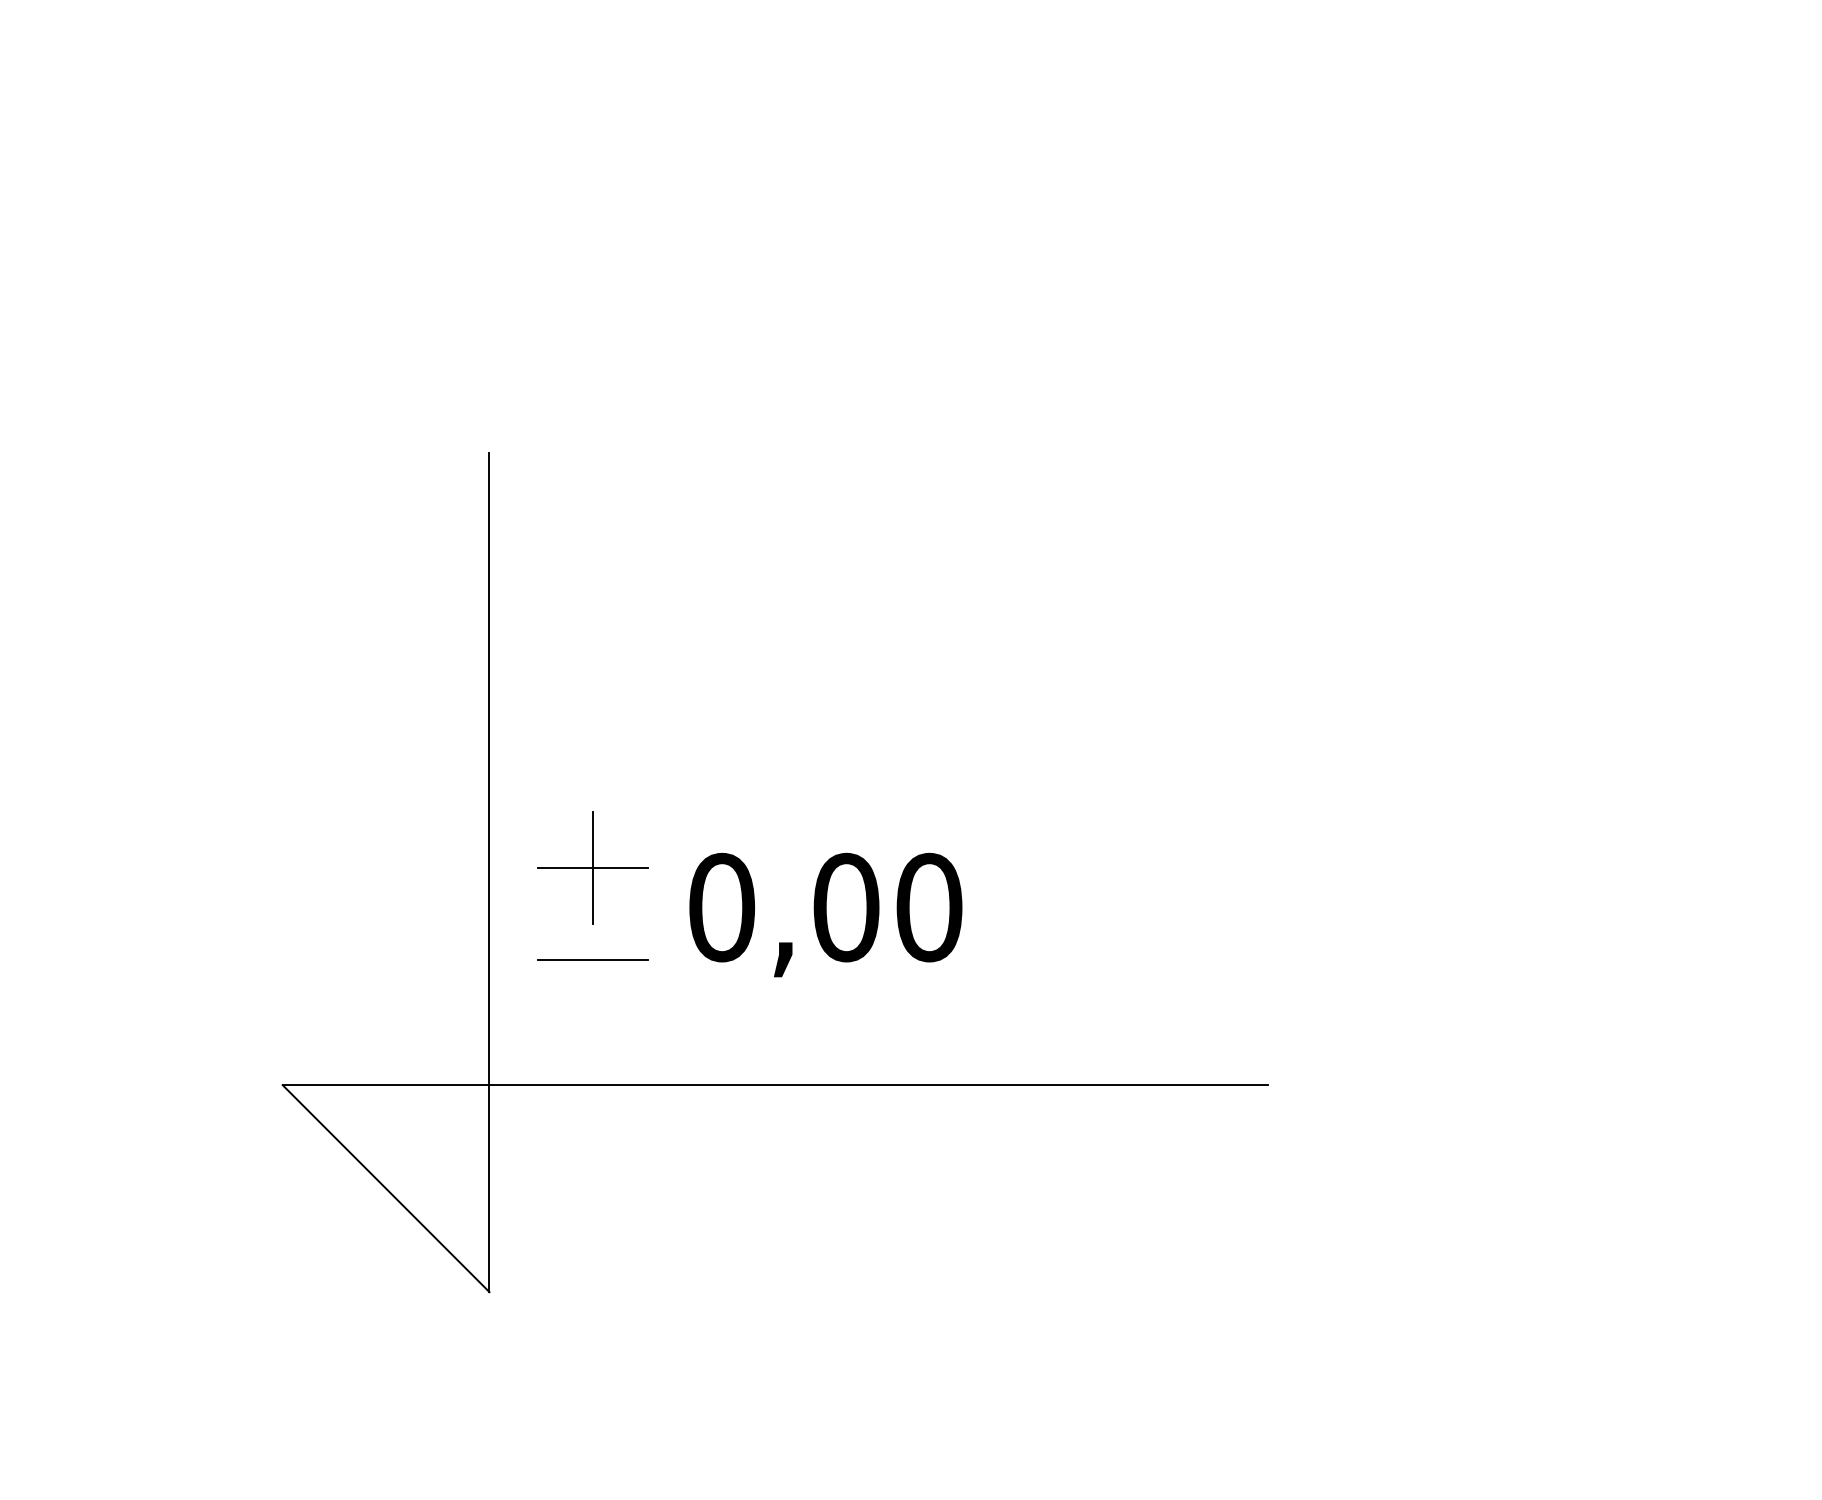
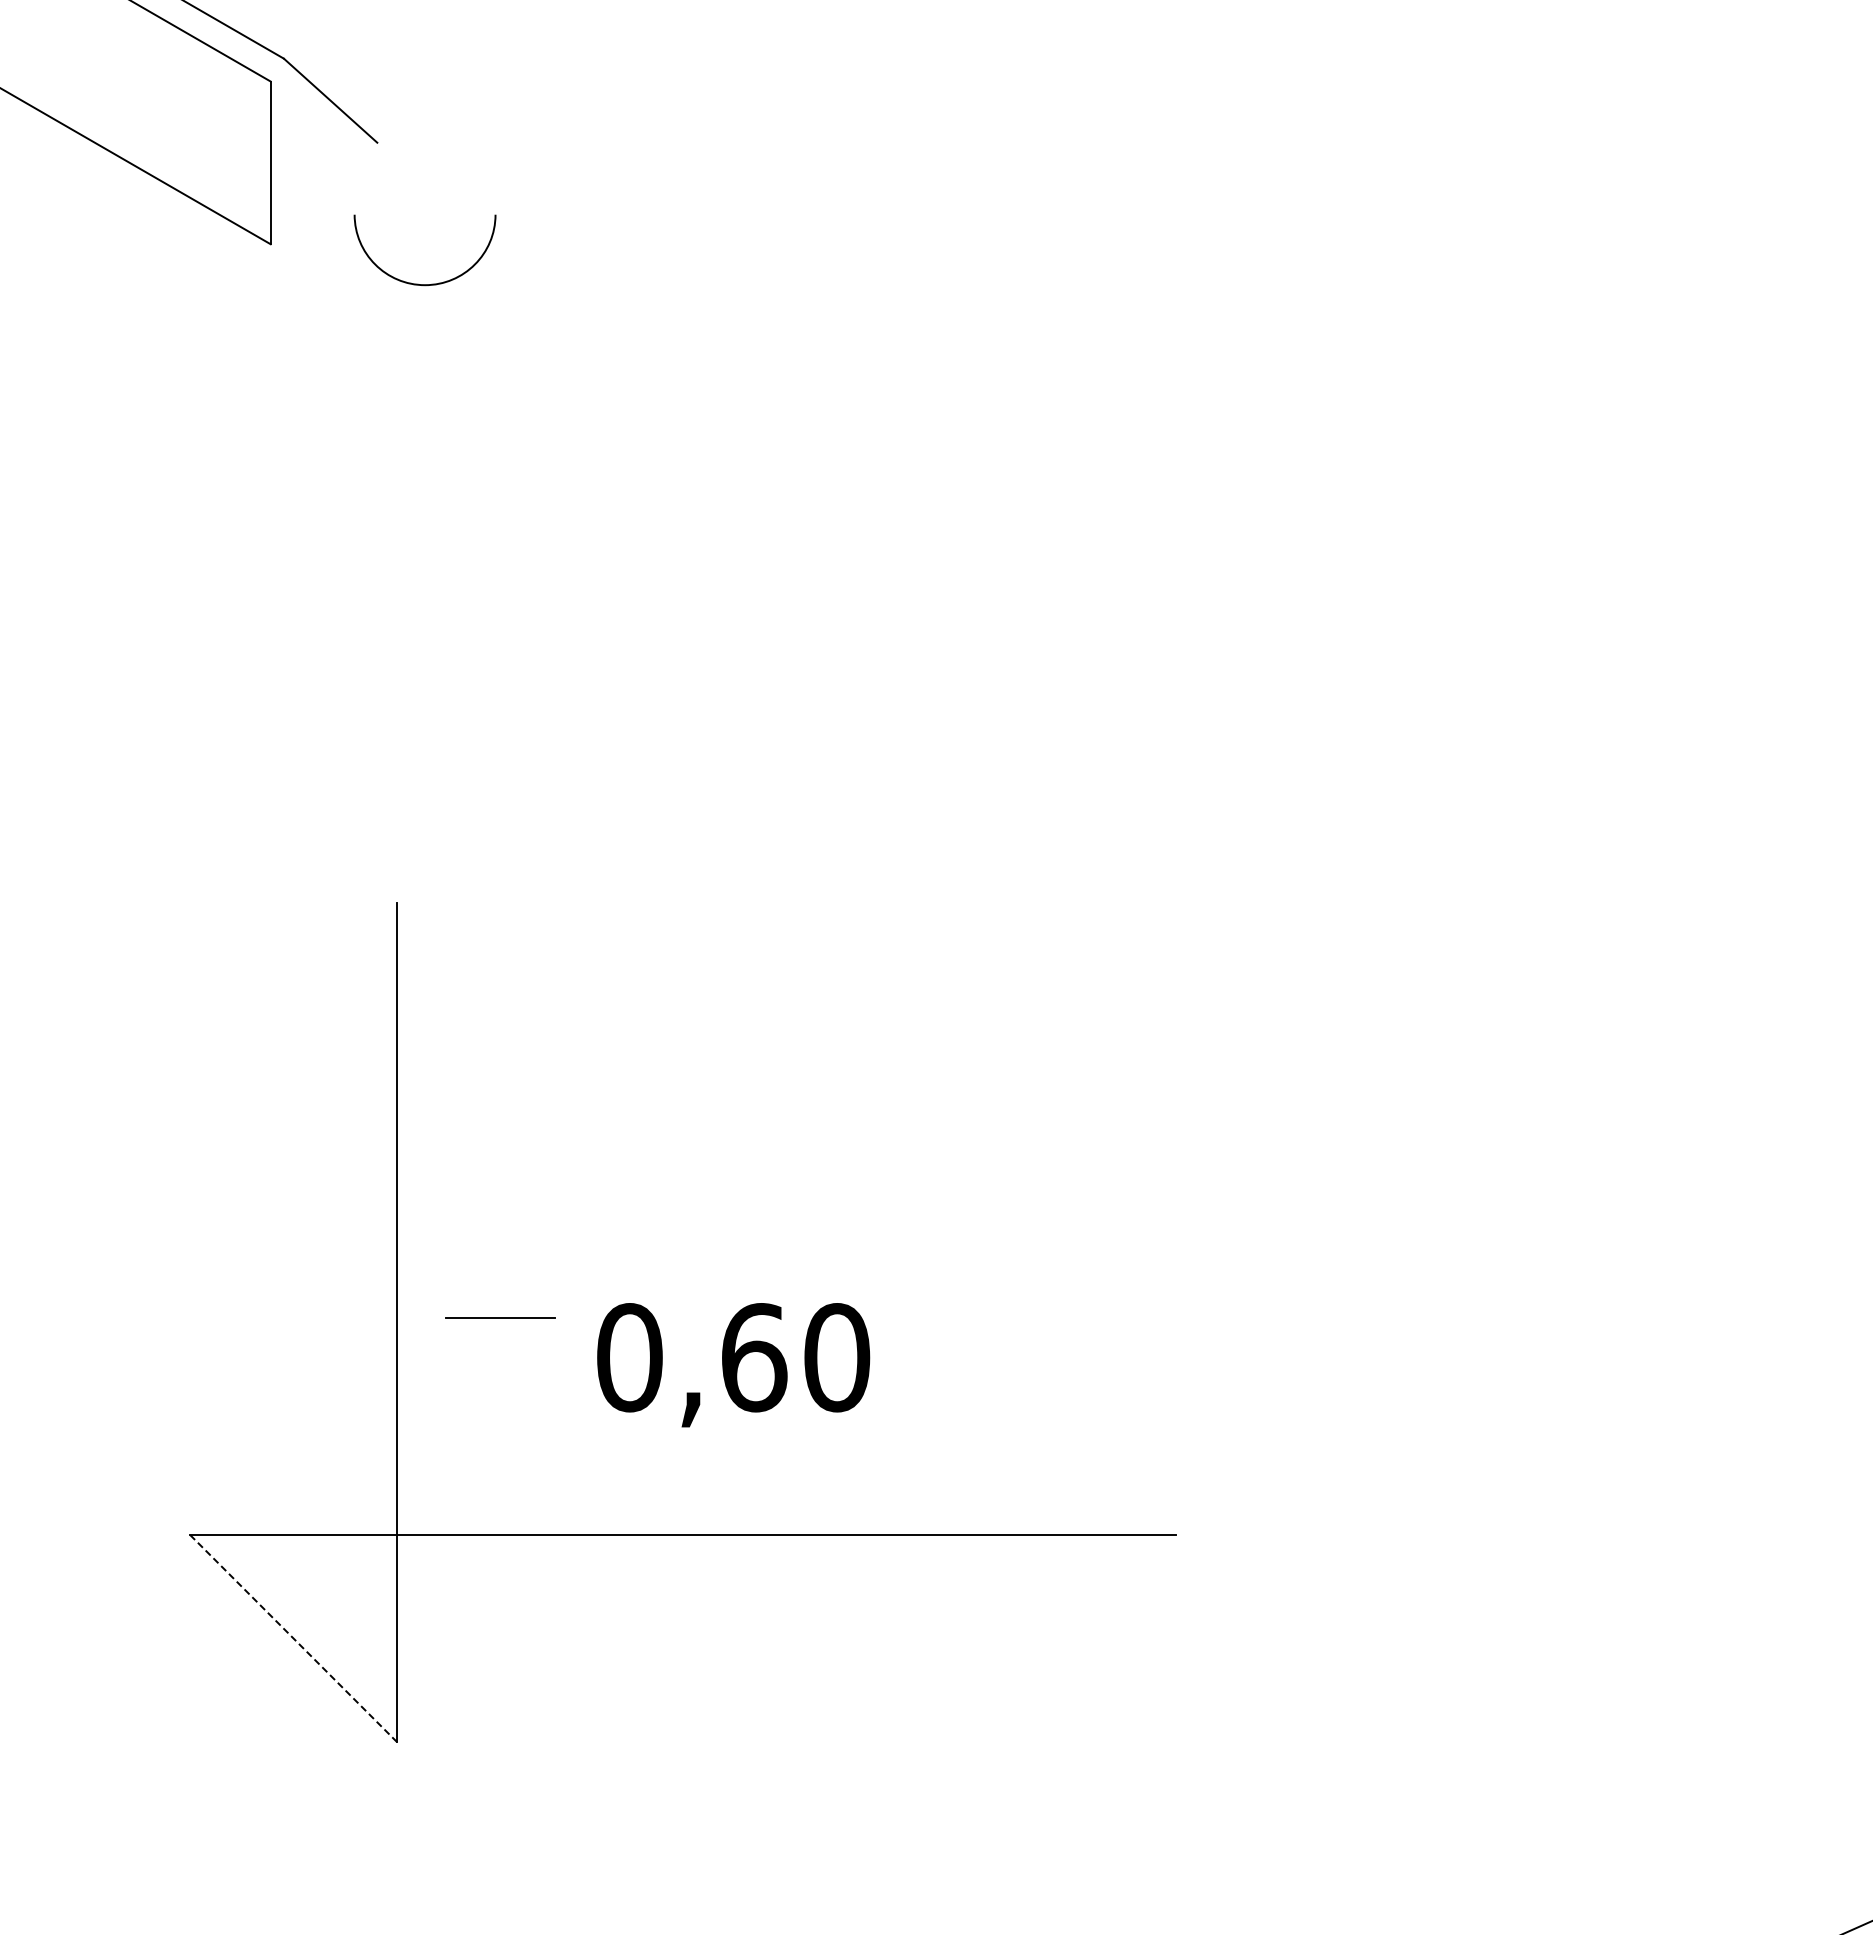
line: (592, 868) -> (500, 1318), removed
text: (846, 907) -> (754, 1357), 0,00 -> 0,60
line: (592, 960) -> (500, 1410), removed
line: (385, 1188) -> (293, 1638), solid -> dashed

